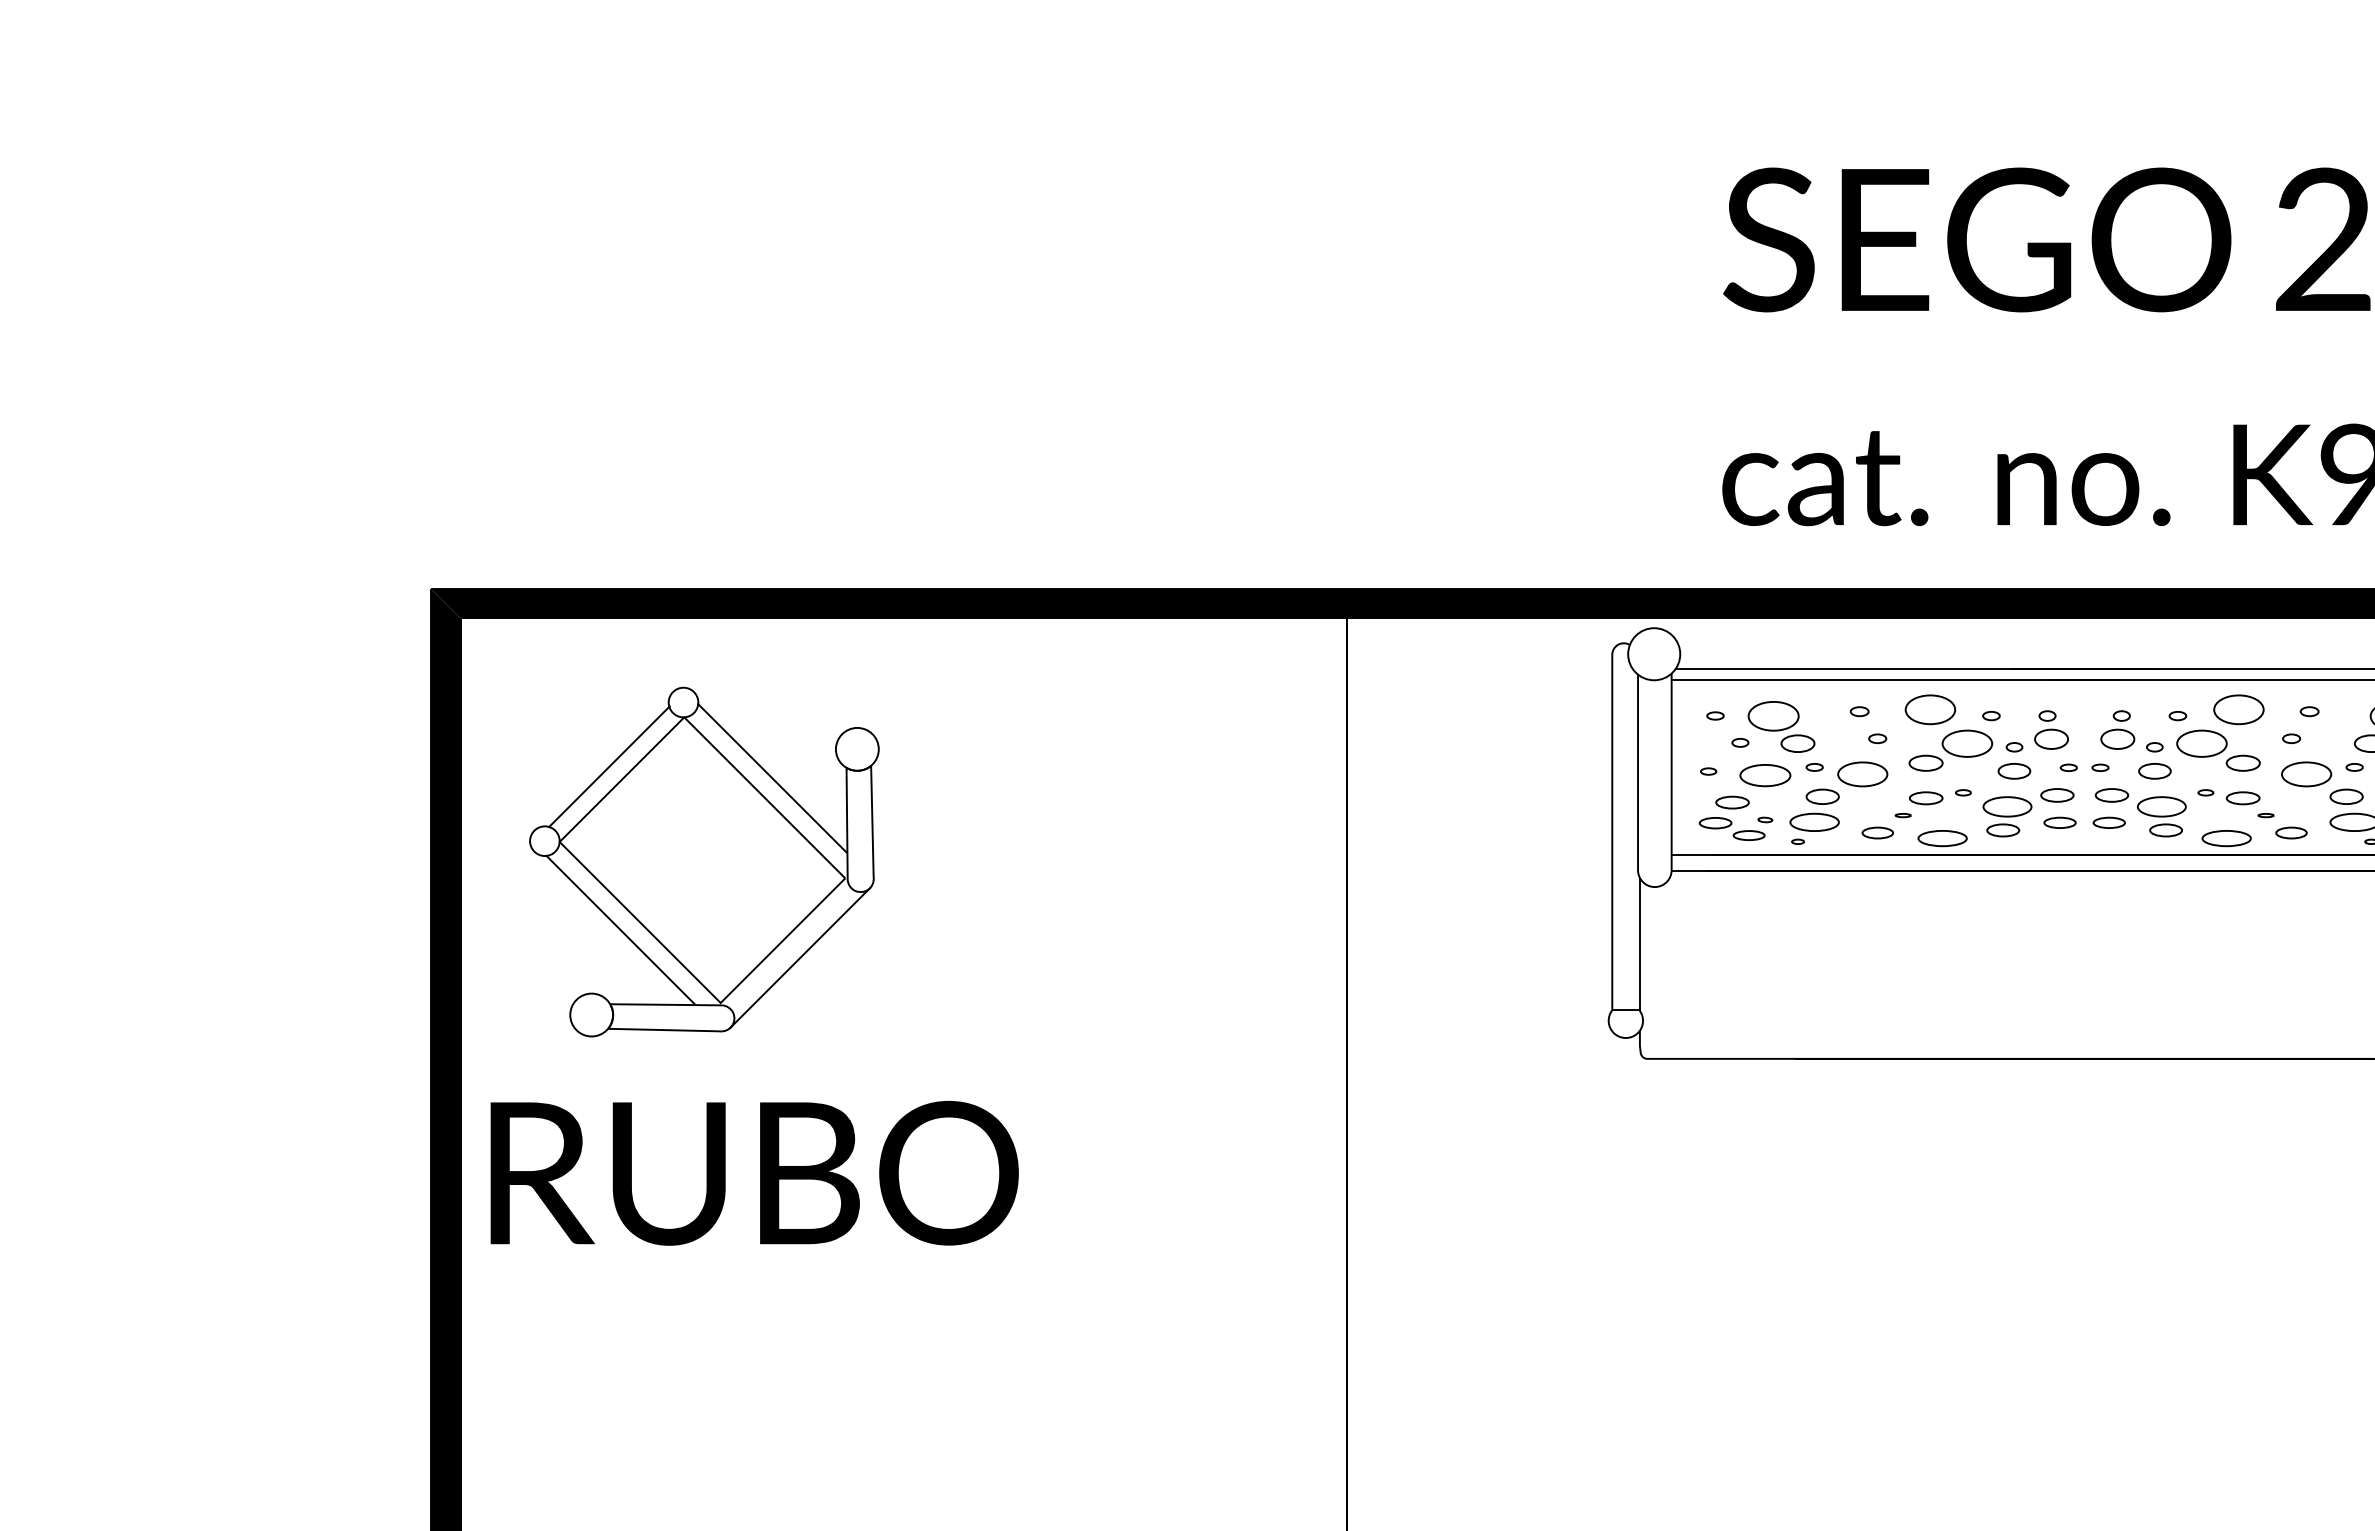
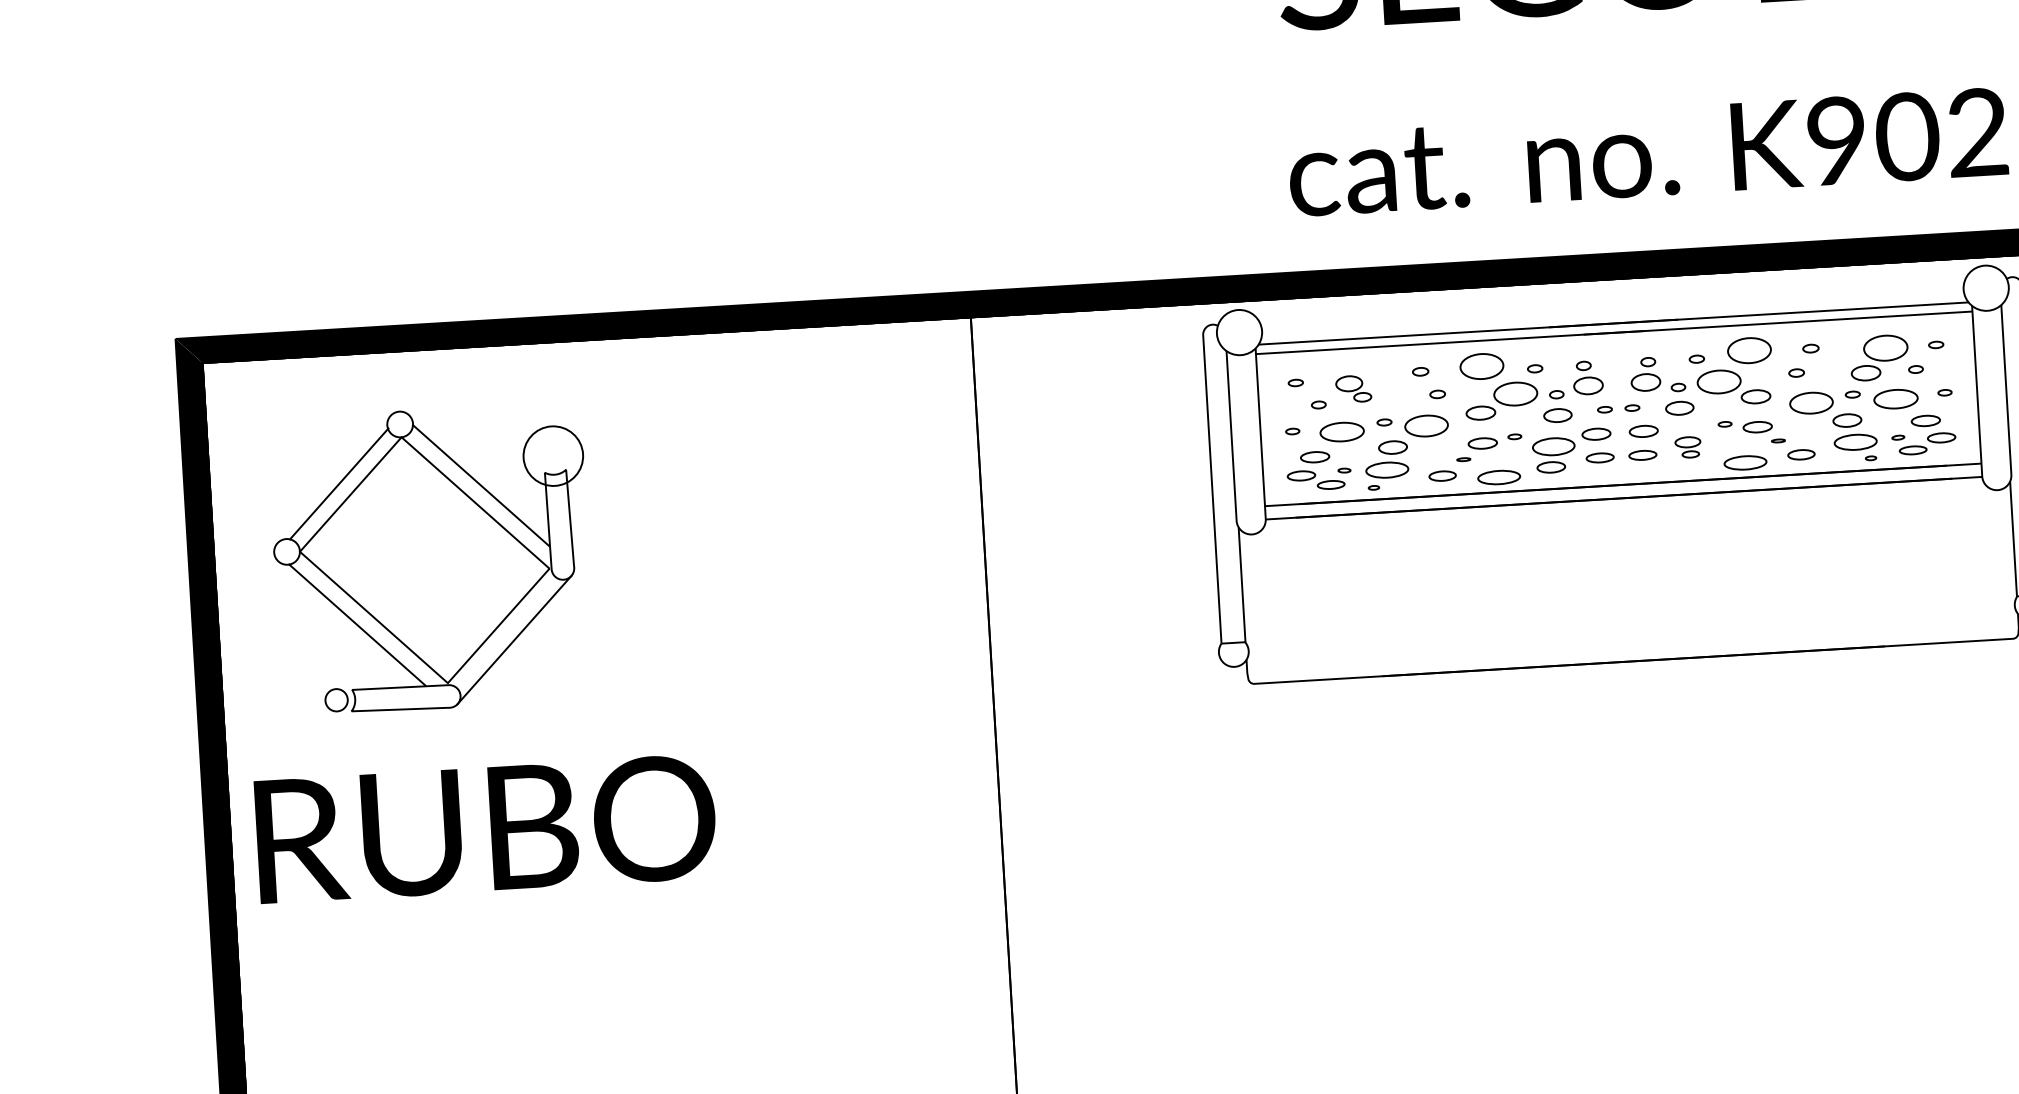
part: (1781, 726) -> (1353, 388), size x0.6
circle: (856, 748) -> (552, 455), size x1.6
part: (2161, 816) -> (1687, 447), size x0.6
circle: (591, 1014) -> (336, 699), size x0.6

